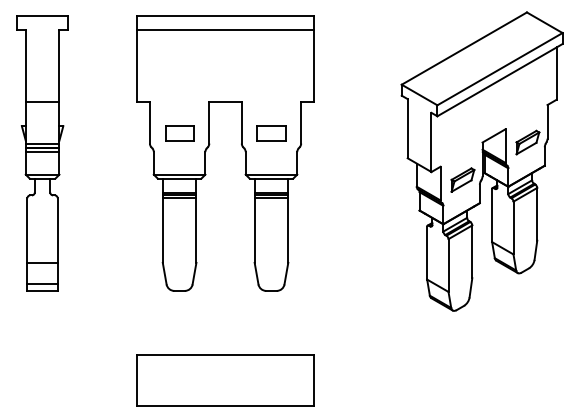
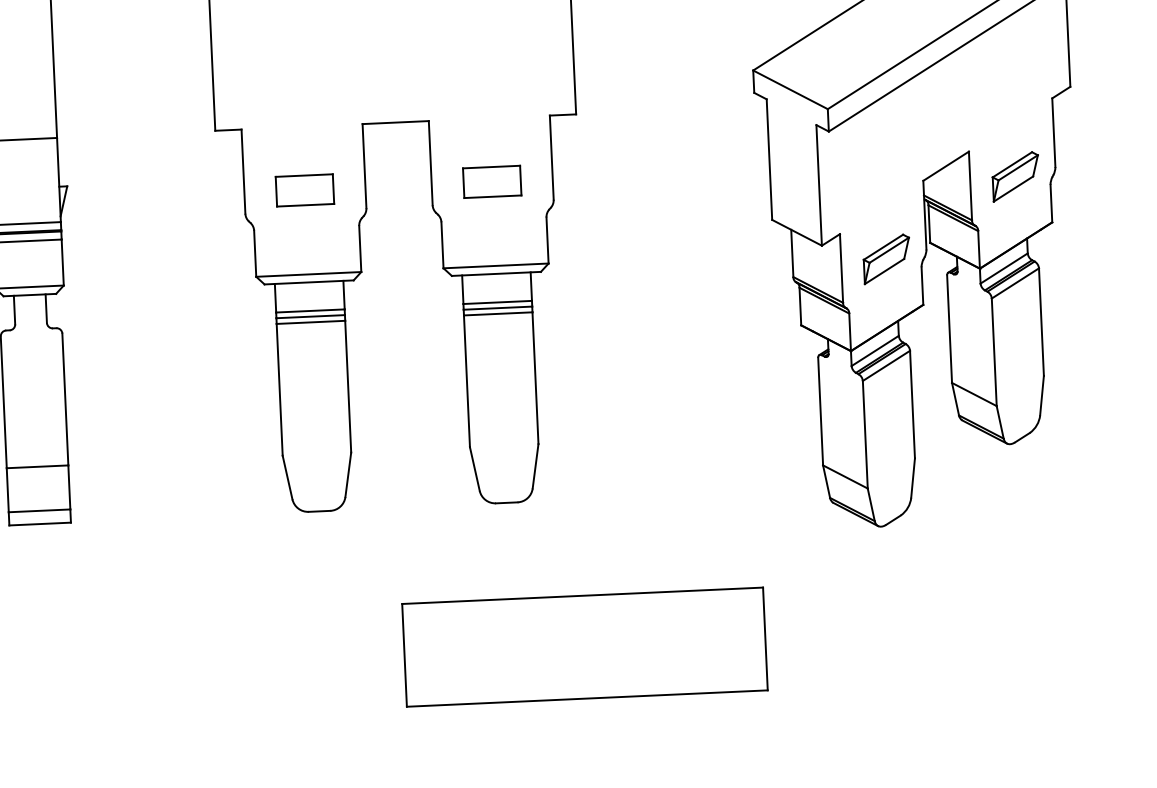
part: (225, 380) -> (584, 647), moved

